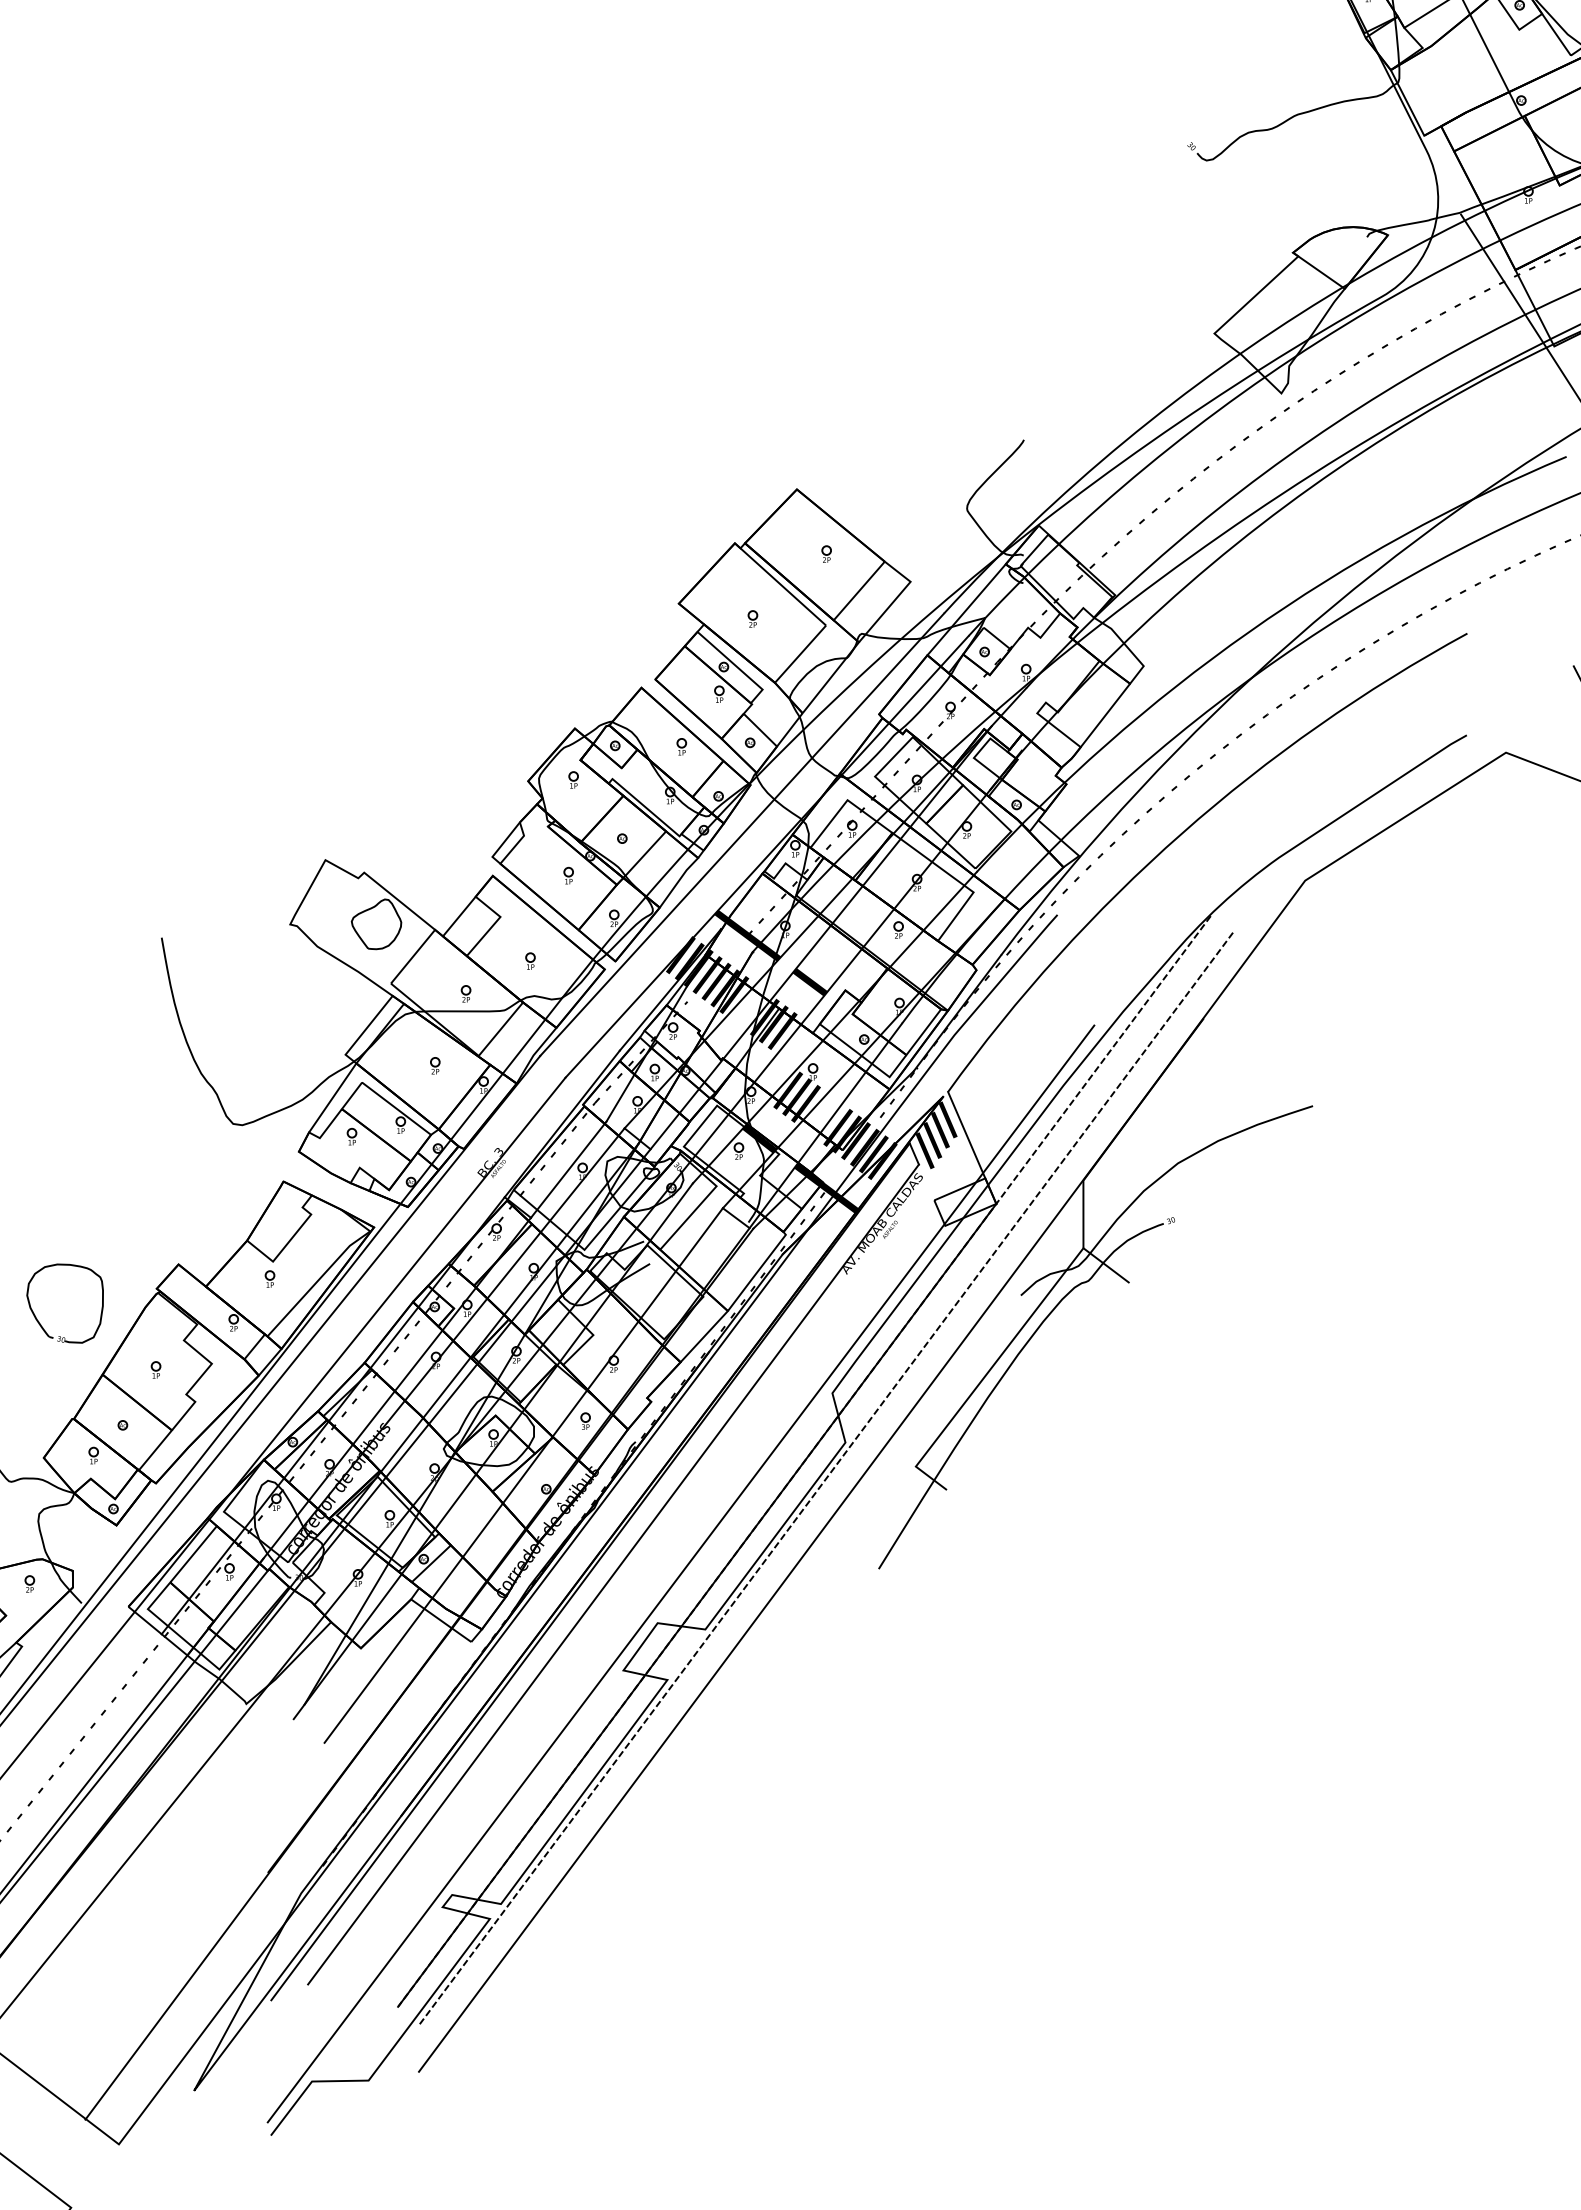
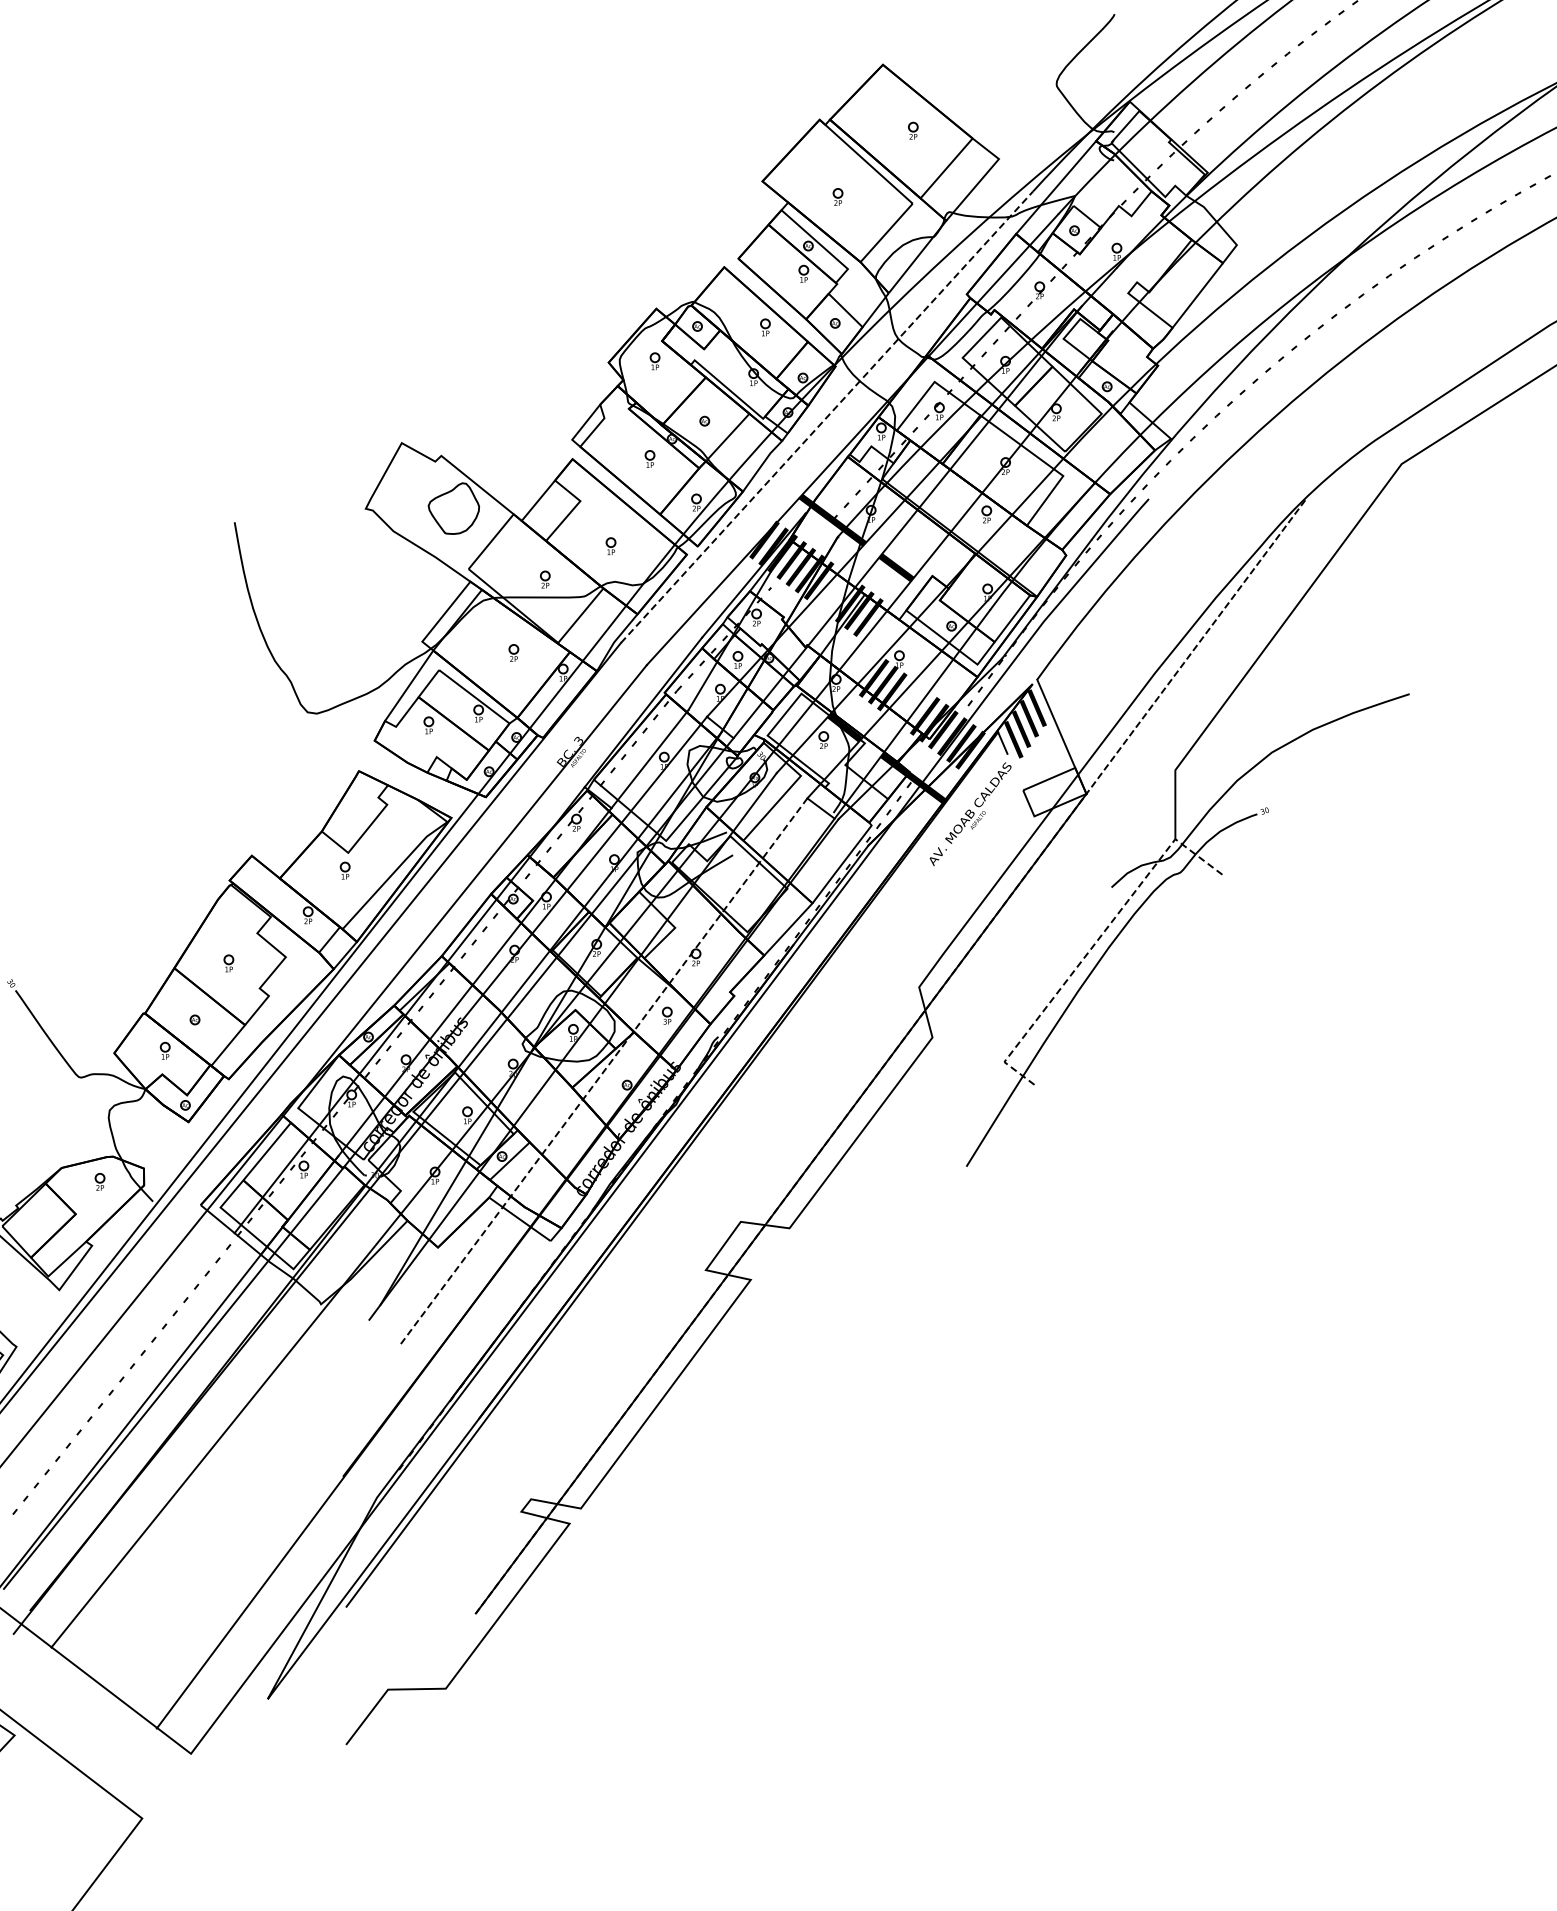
line: (742, 834) -> (827, 416), solid -> dashed
part: (39, 1321) -> (109, 913), removed
line: (1005, 1350) -> (1095, 943), solid -> dashed
line: (524, 1475) -> (604, 1071), solid -> dashed
line: (826, 1478) -> (913, 1074), removed
line: (811, 1545) -> (897, 1142), removed
line: (680, 1573) -> (764, 1171), removed
line: (613, 1574) -> (695, 1172), removed

